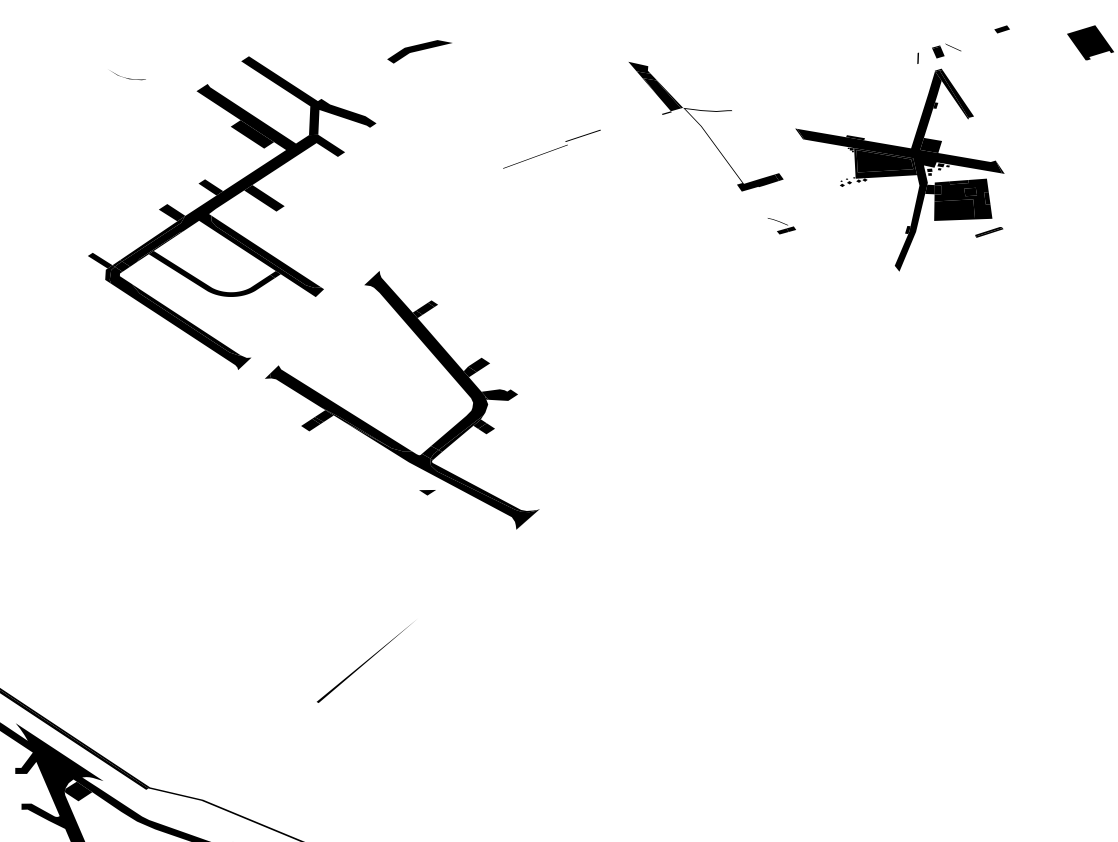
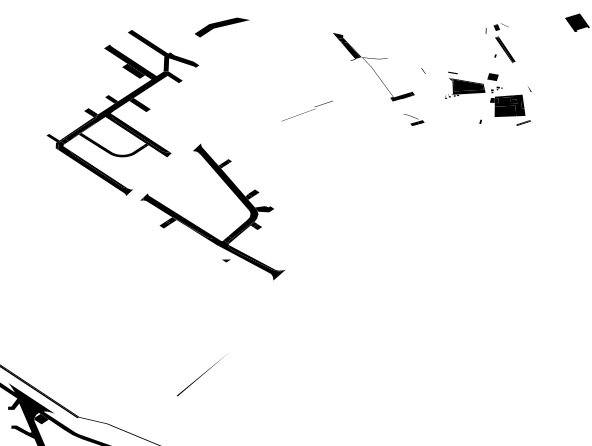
part: (1001, 29) -> (530, 15), removed
part: (420, 51) -> (222, 27), size x1.6
part: (129, 76) -> (68, 40), removed
part: (550, 148) -> (306, 110), moved
fill: (899, 170) -> (476, 90), removed
part: (780, 225) -> (413, 119), size x1.4
part: (363, 663) -> (201, 375), moved

